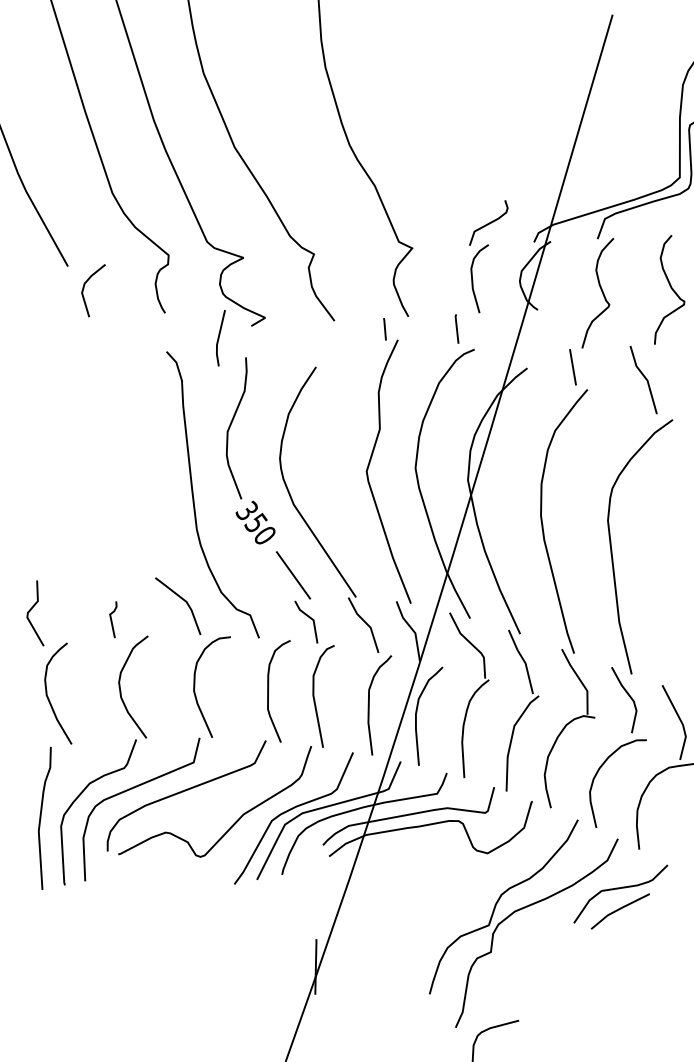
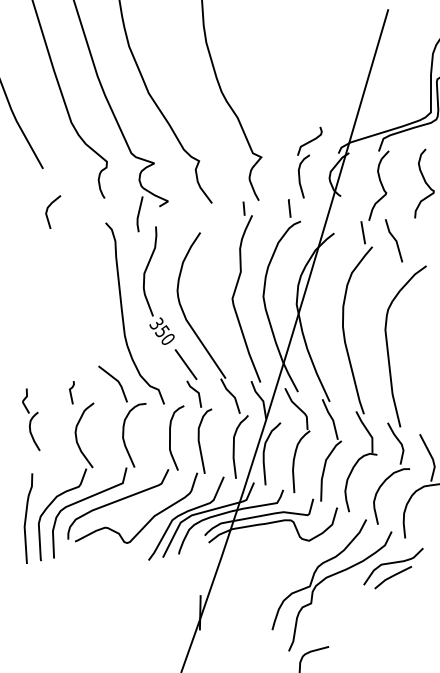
line: (85, 286) -> (48, 209), moved
line: (644, 379) -> (394, 240), moved
part: (49, 661) -> (31, 419), size x0.6

